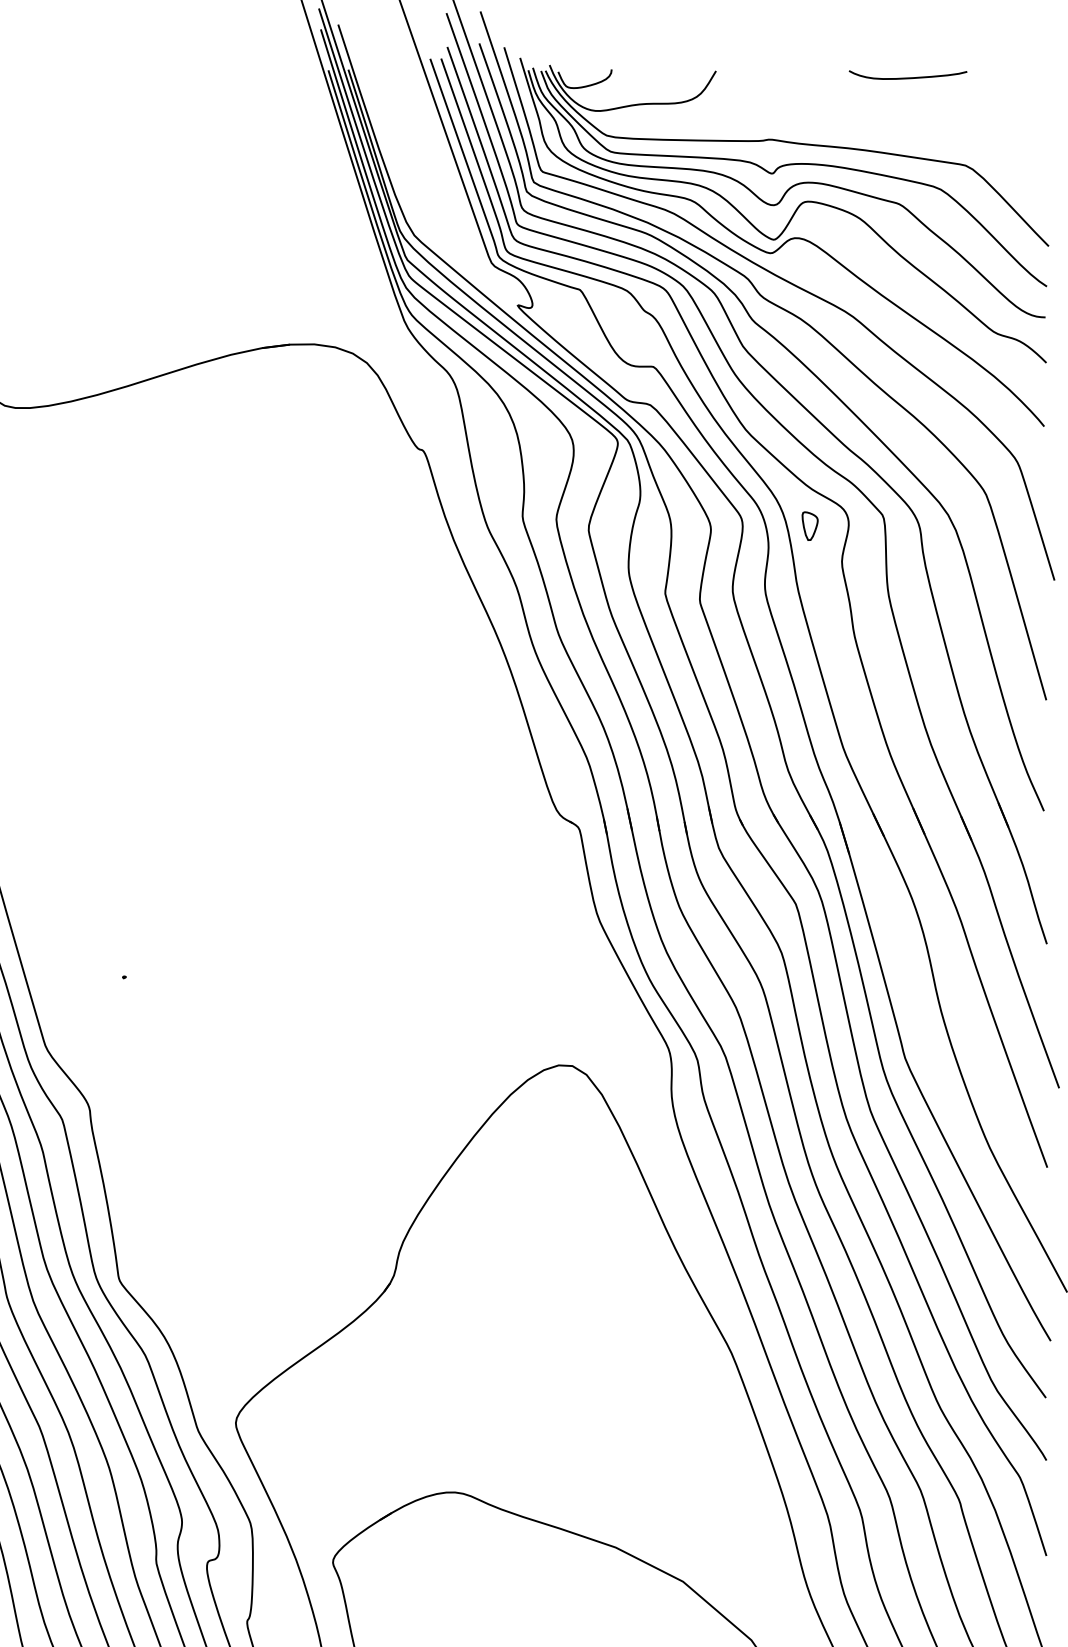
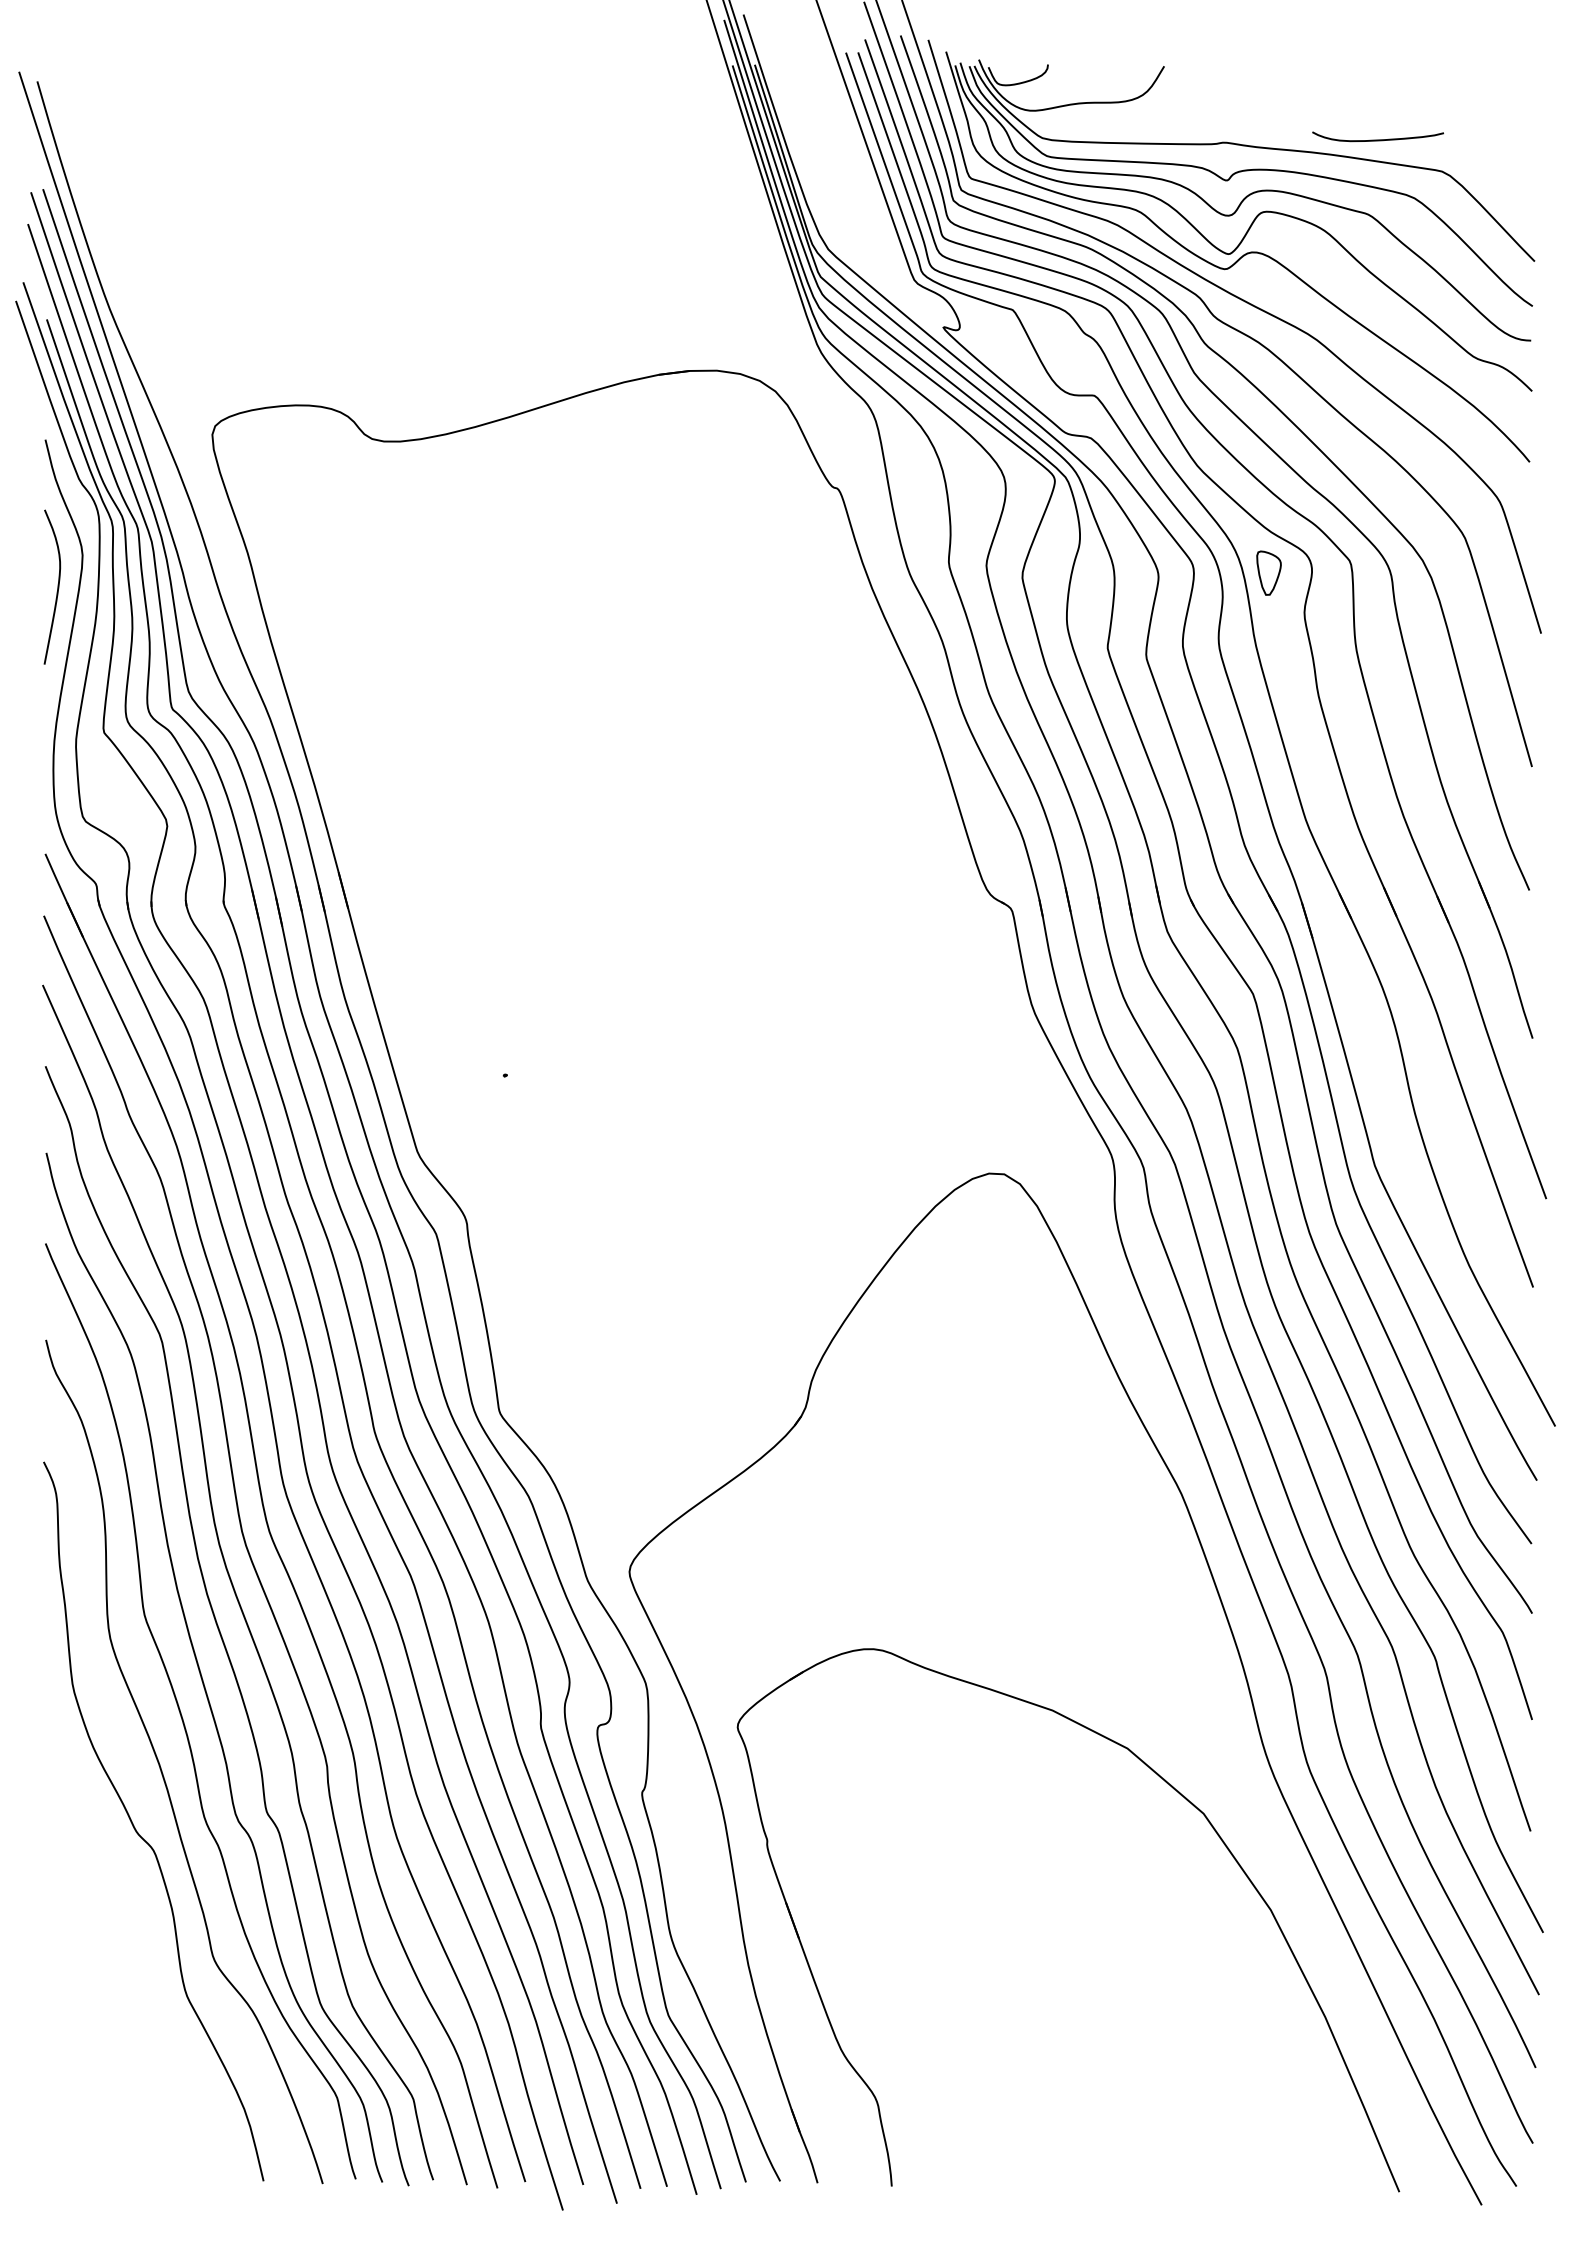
curve: (907, 77) -> (1377, 139), moved
part: (809, 525) -> (1268, 572), size x1.4

